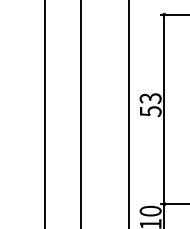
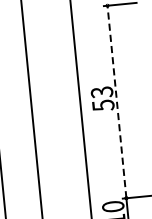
line: (164, 109) -> (117, 102), solid -> dashed

